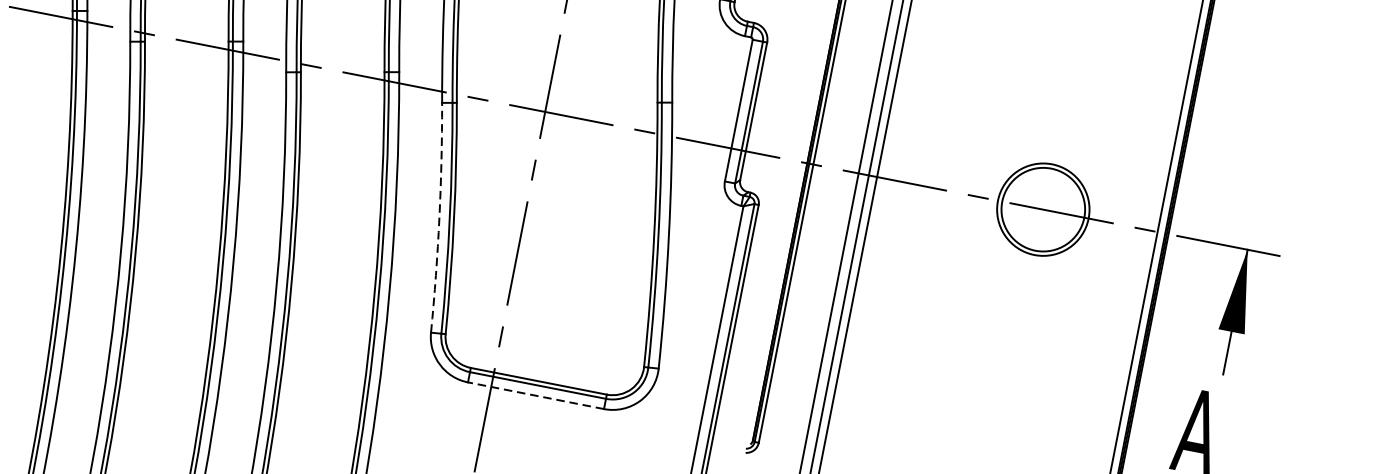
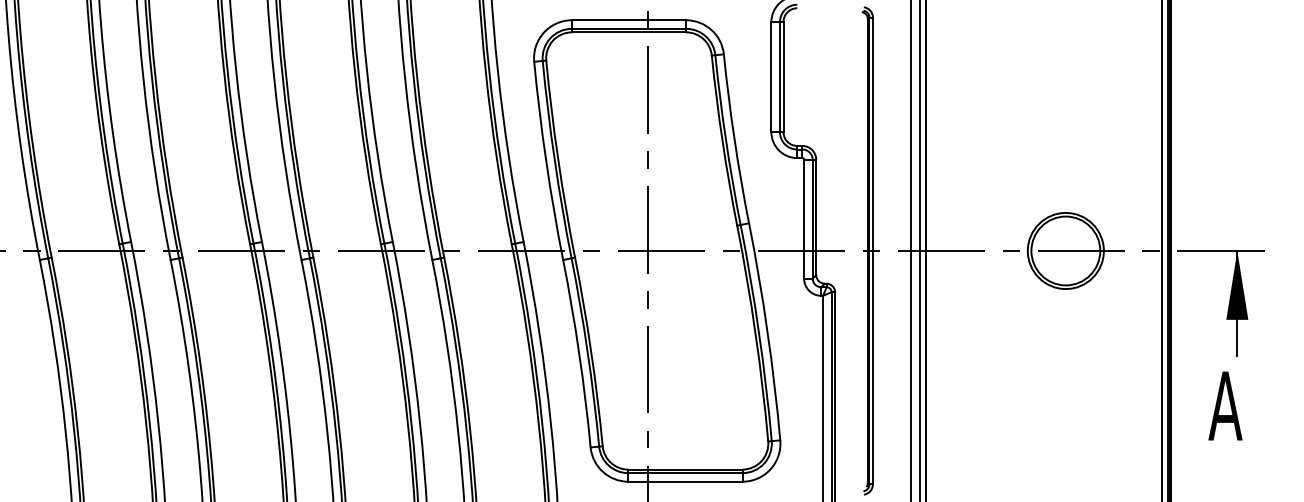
arc: (439, 218) -> (579, 353), dashed -> solid
line: (534, 395) -> (684, 481), dashed -> solid

